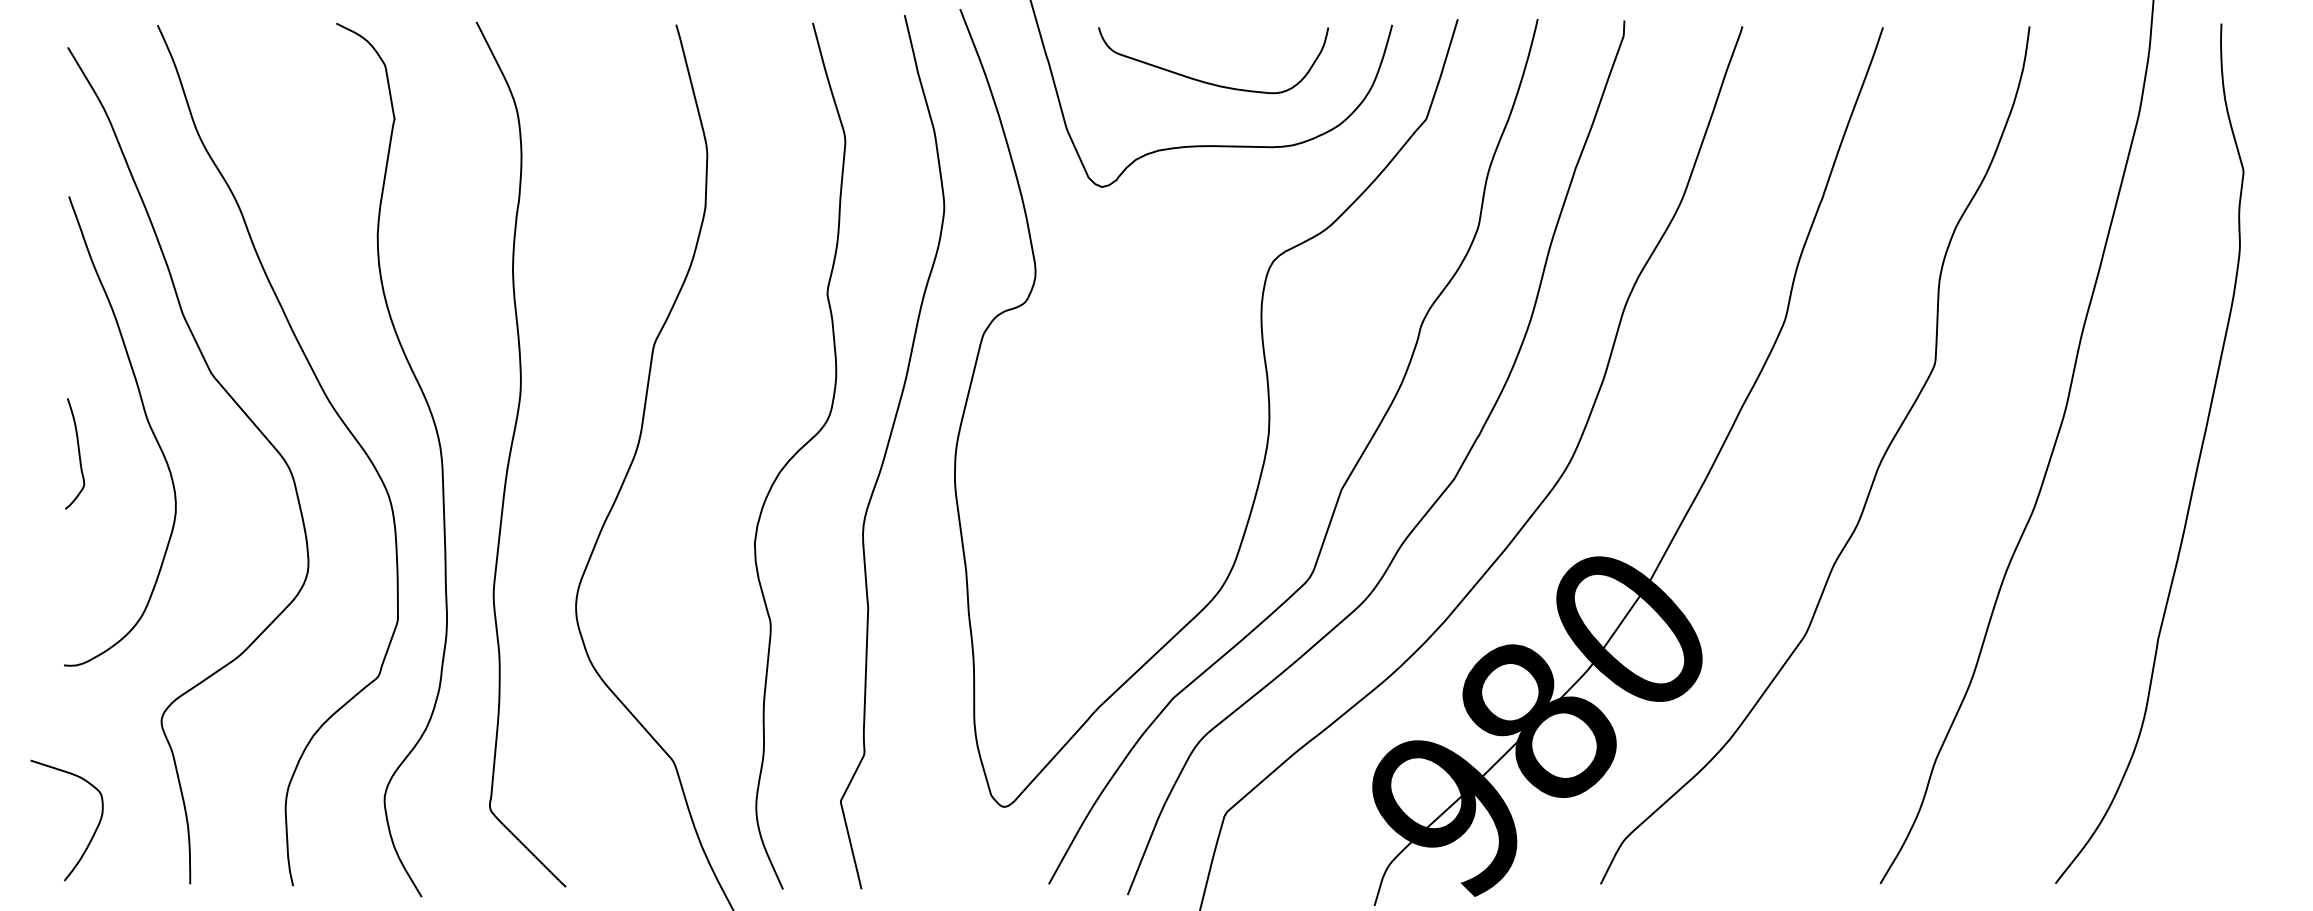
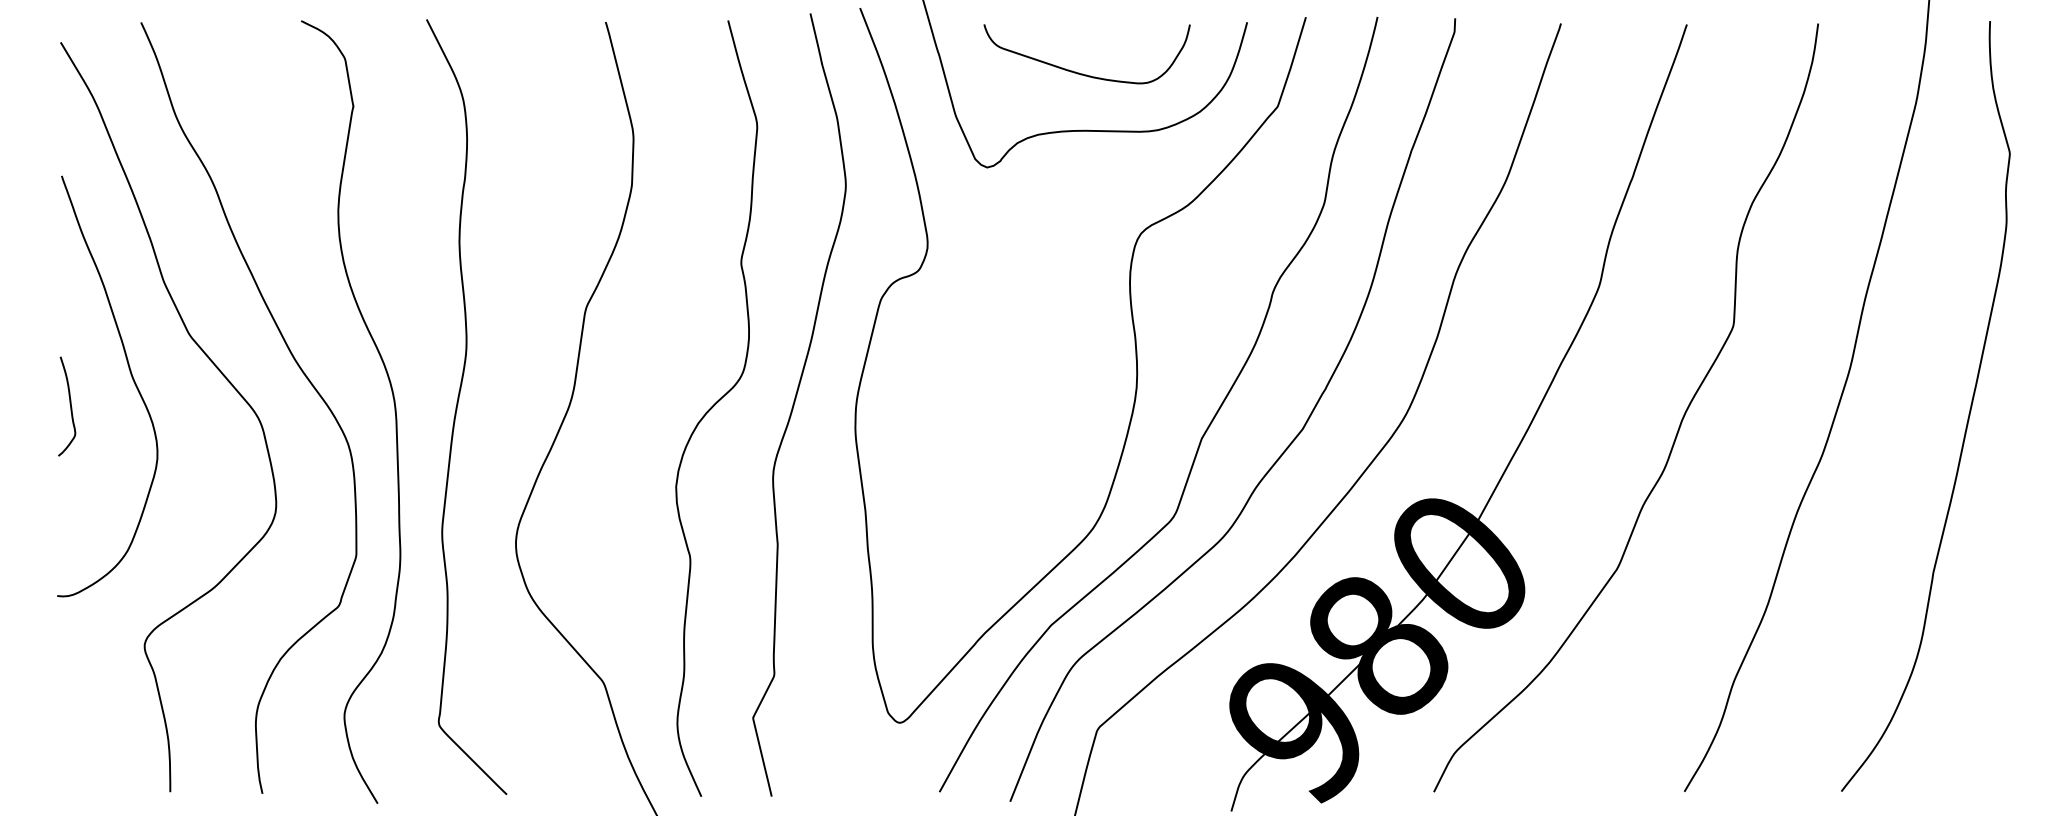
curve: (93, 833) -> (83, 746), removed

